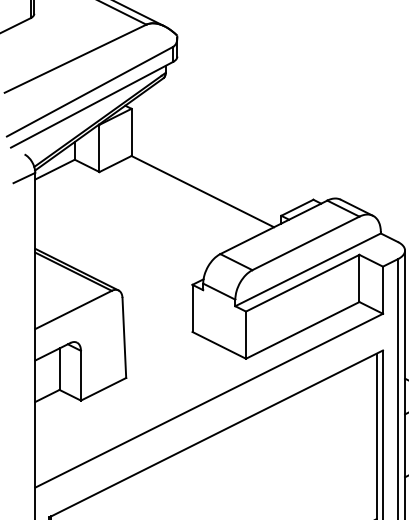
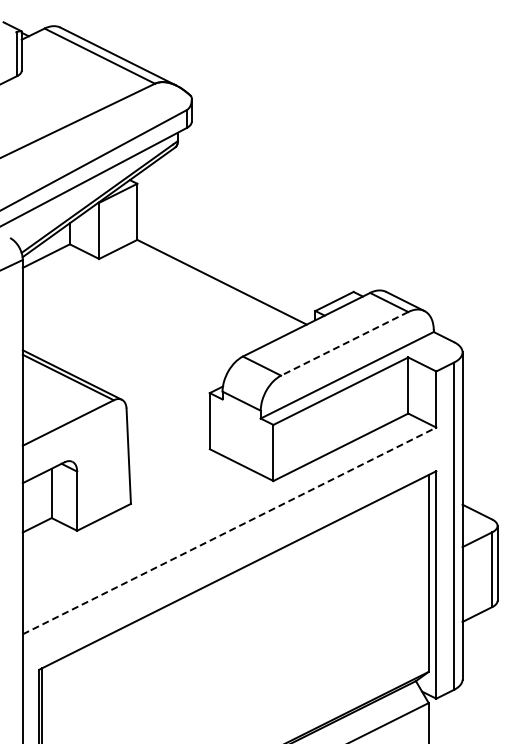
line: (305, 243) -> (344, 344), solid -> dashed
line: (209, 400) -> (230, 530), solid -> dashed

